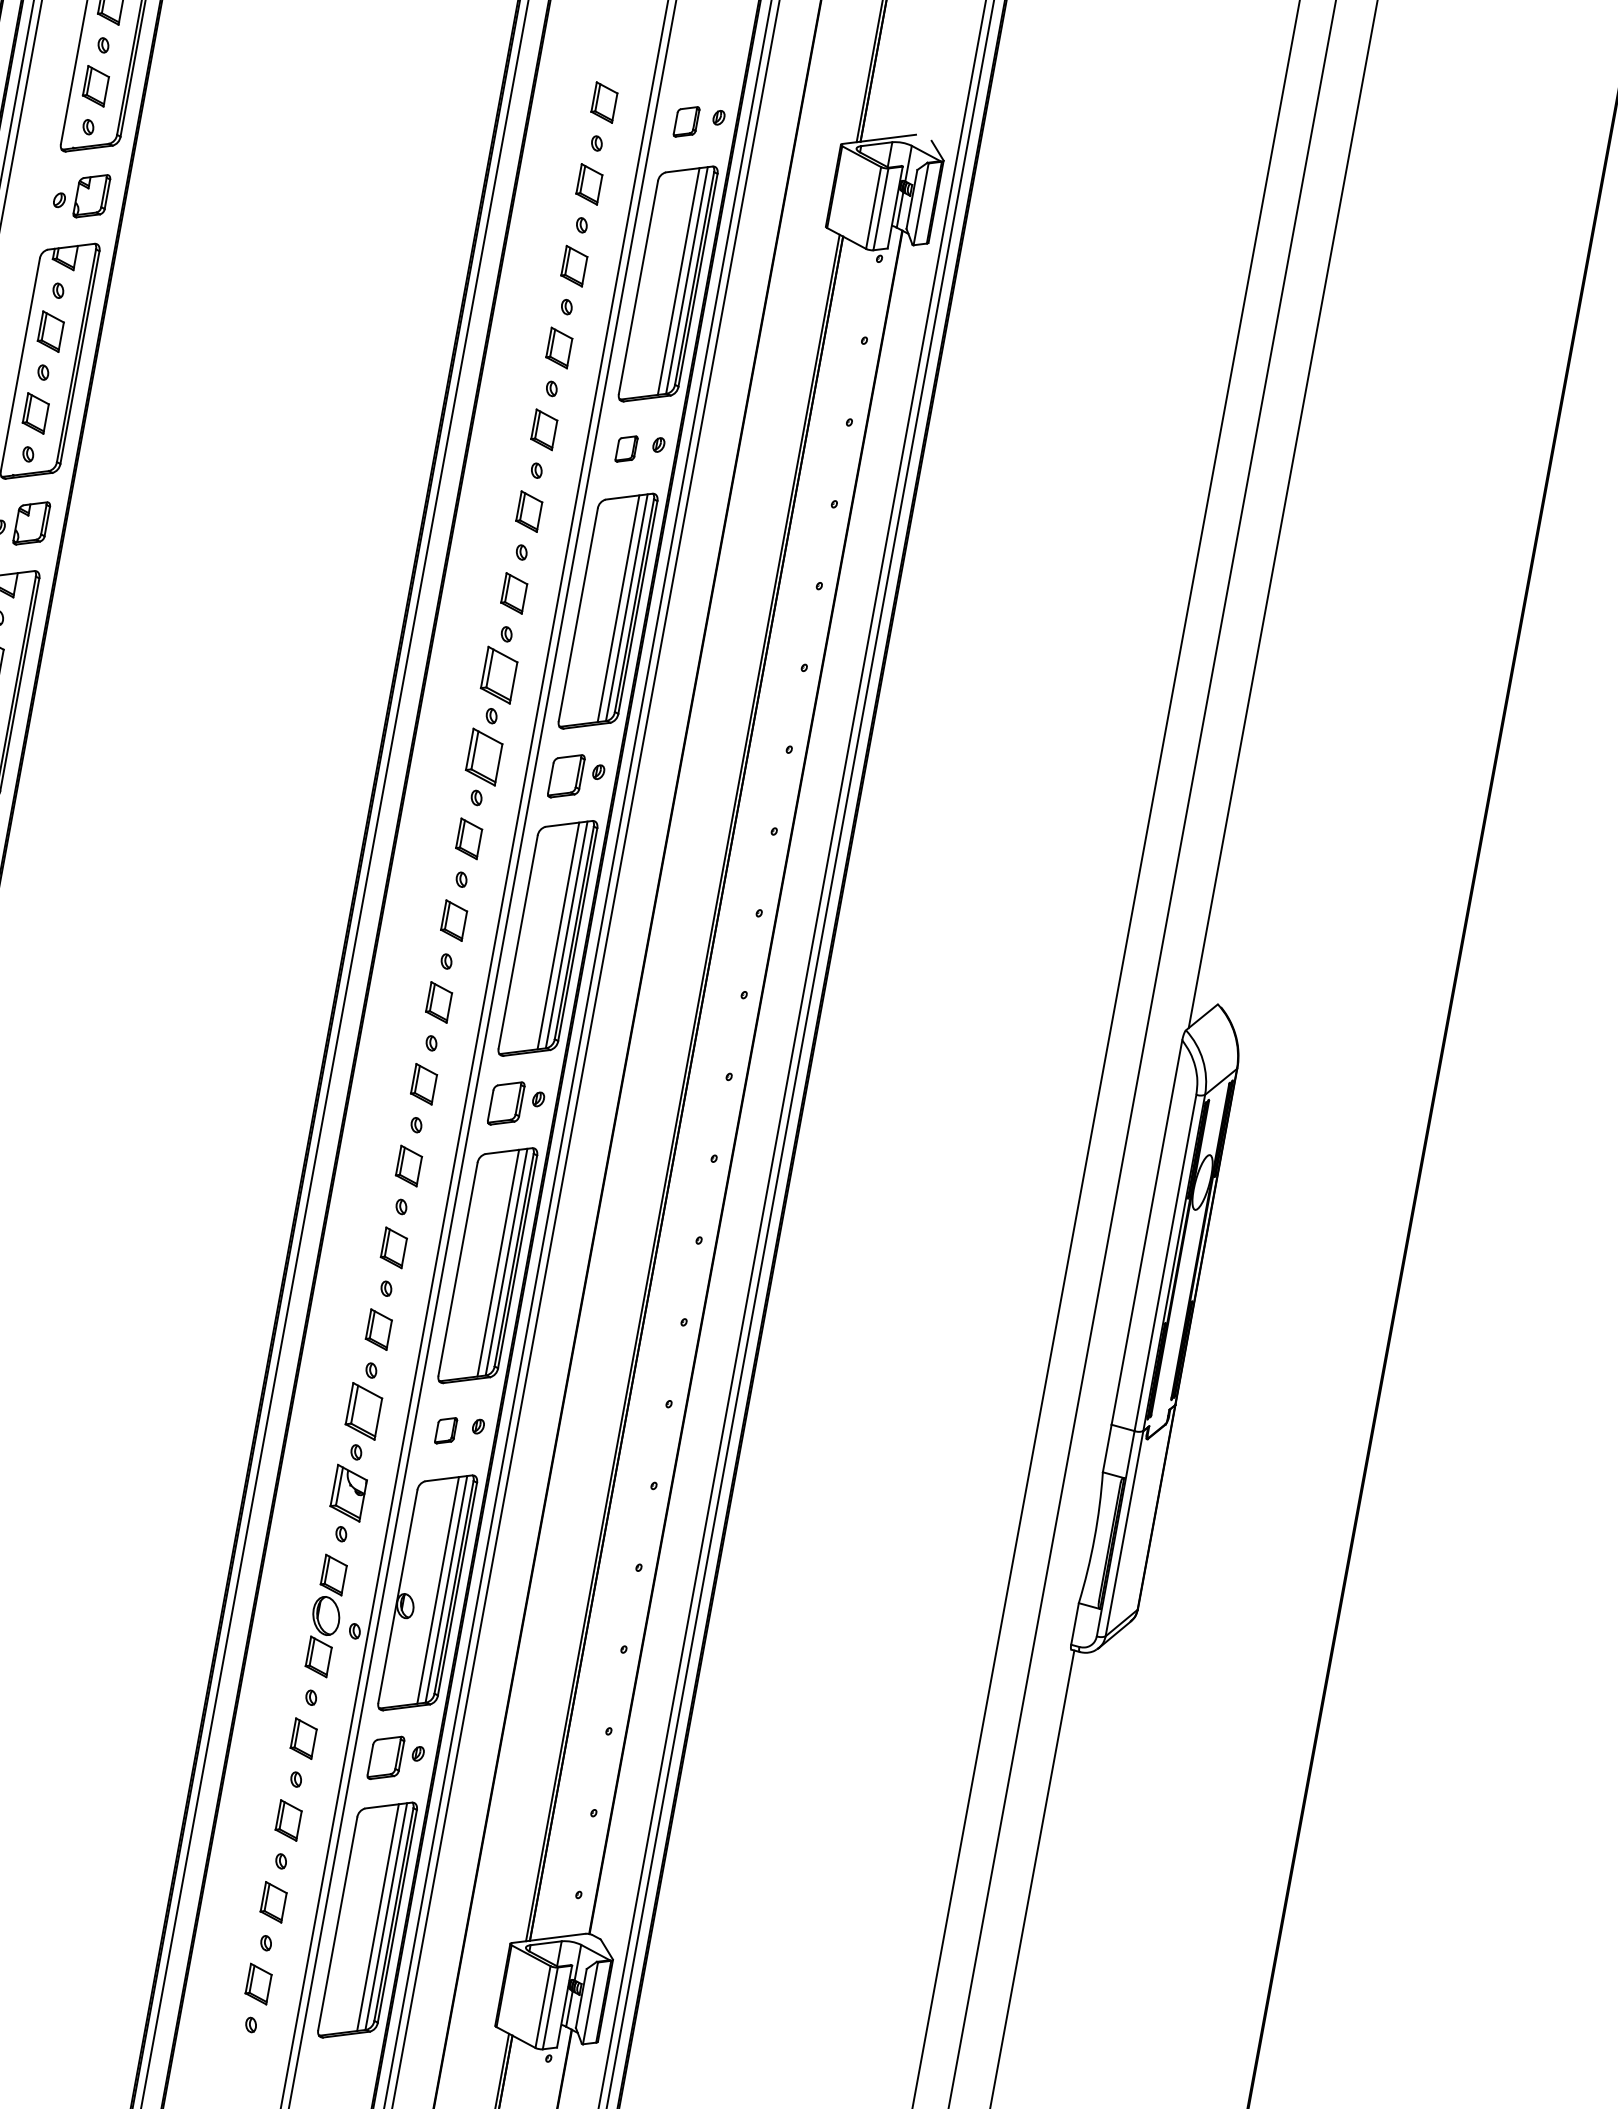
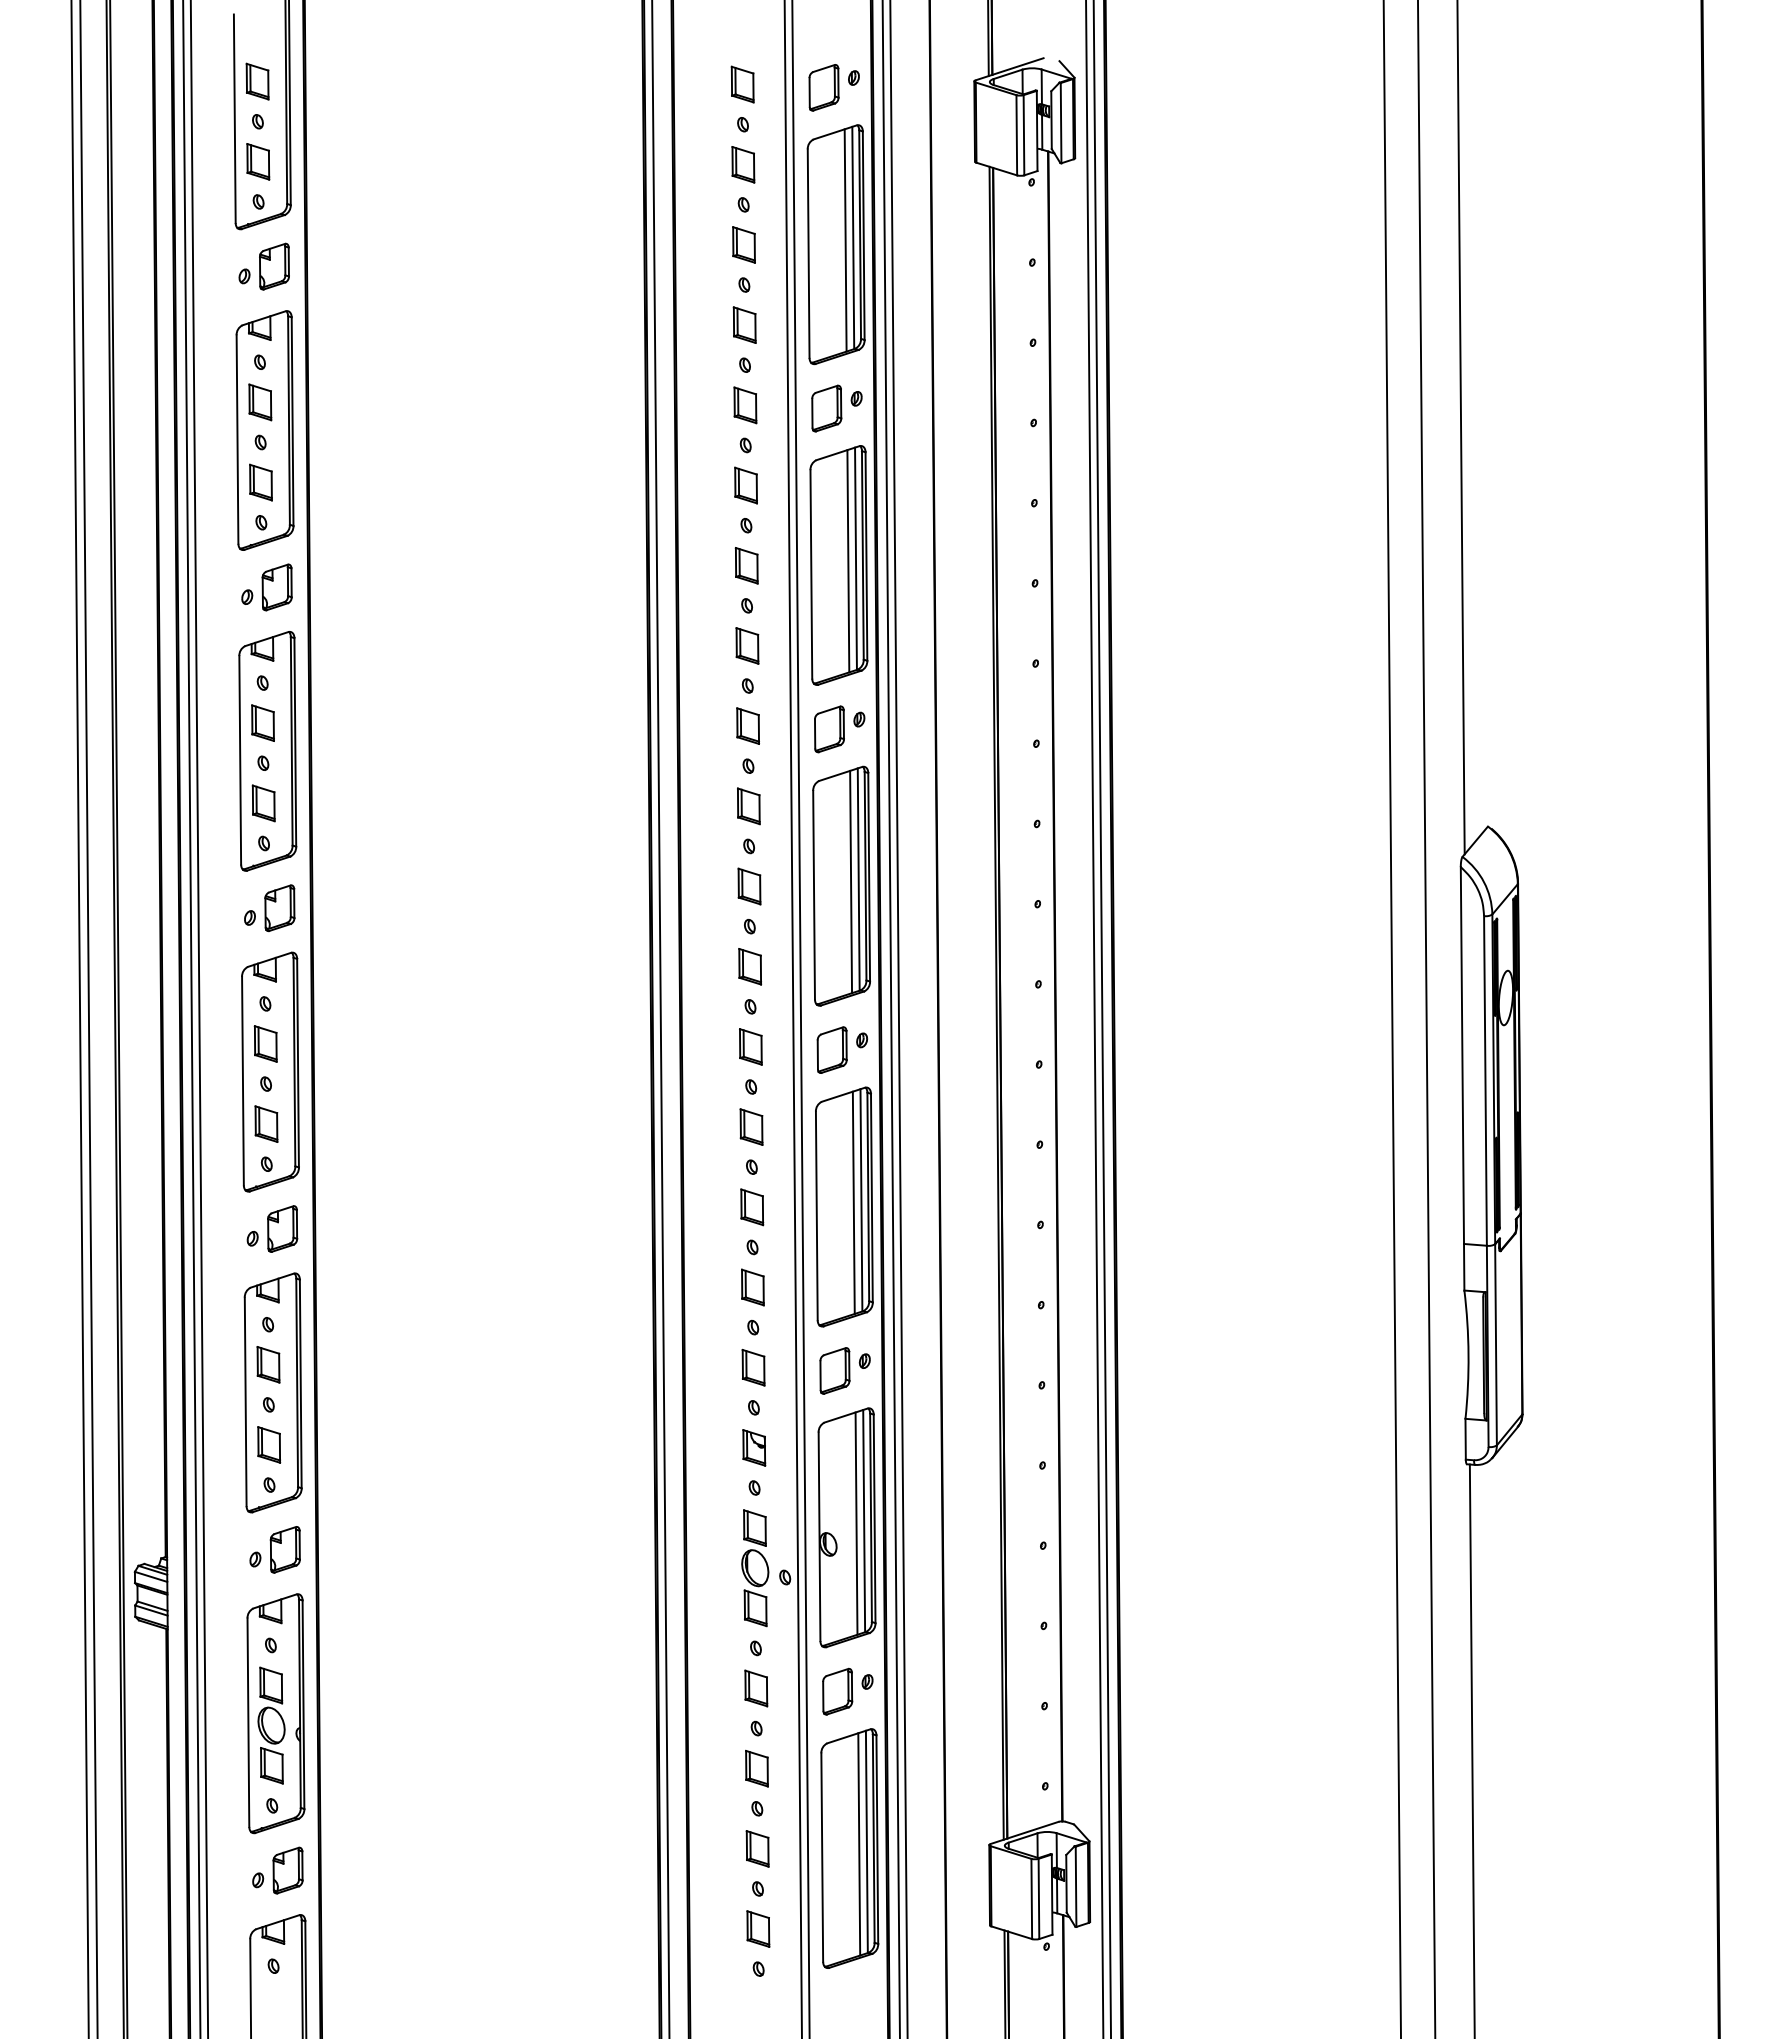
part: (686, 121) -> (823, 87), size x1.43
part: (626, 448) -> (826, 408), size x1.67
part: (499, 674) -> (747, 645), size x0.71
part: (483, 756) -> (747, 725), size x0.71
part: (363, 1411) -> (753, 1367), size x0.71
part: (445, 1430) -> (834, 1370), size x1.67
part: (349, 1492) -> (754, 1447), size x0.71

